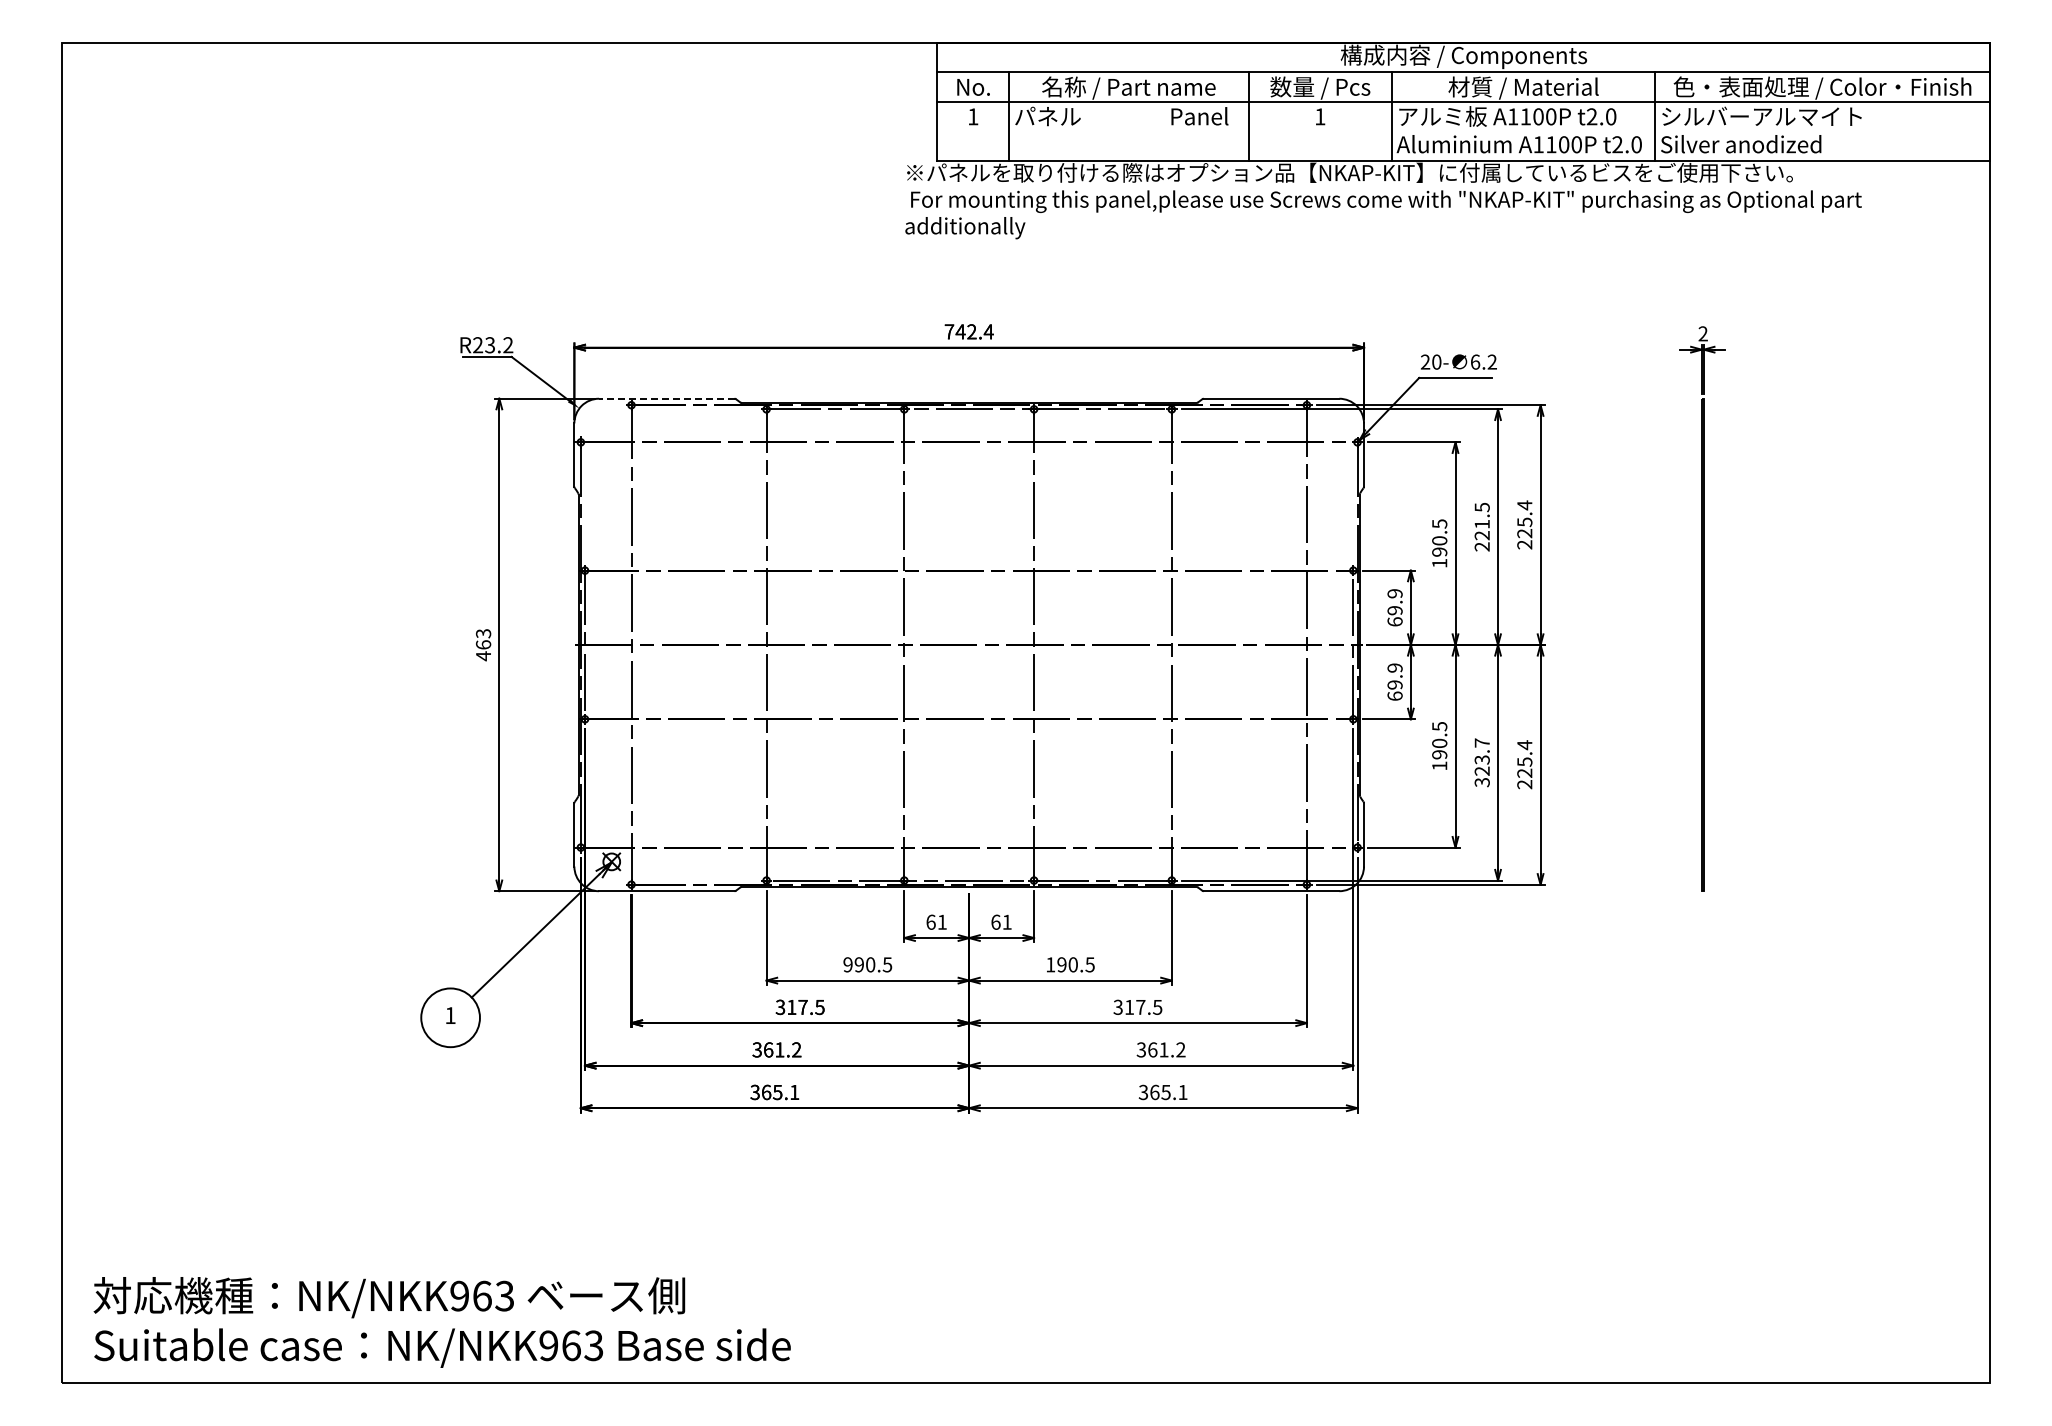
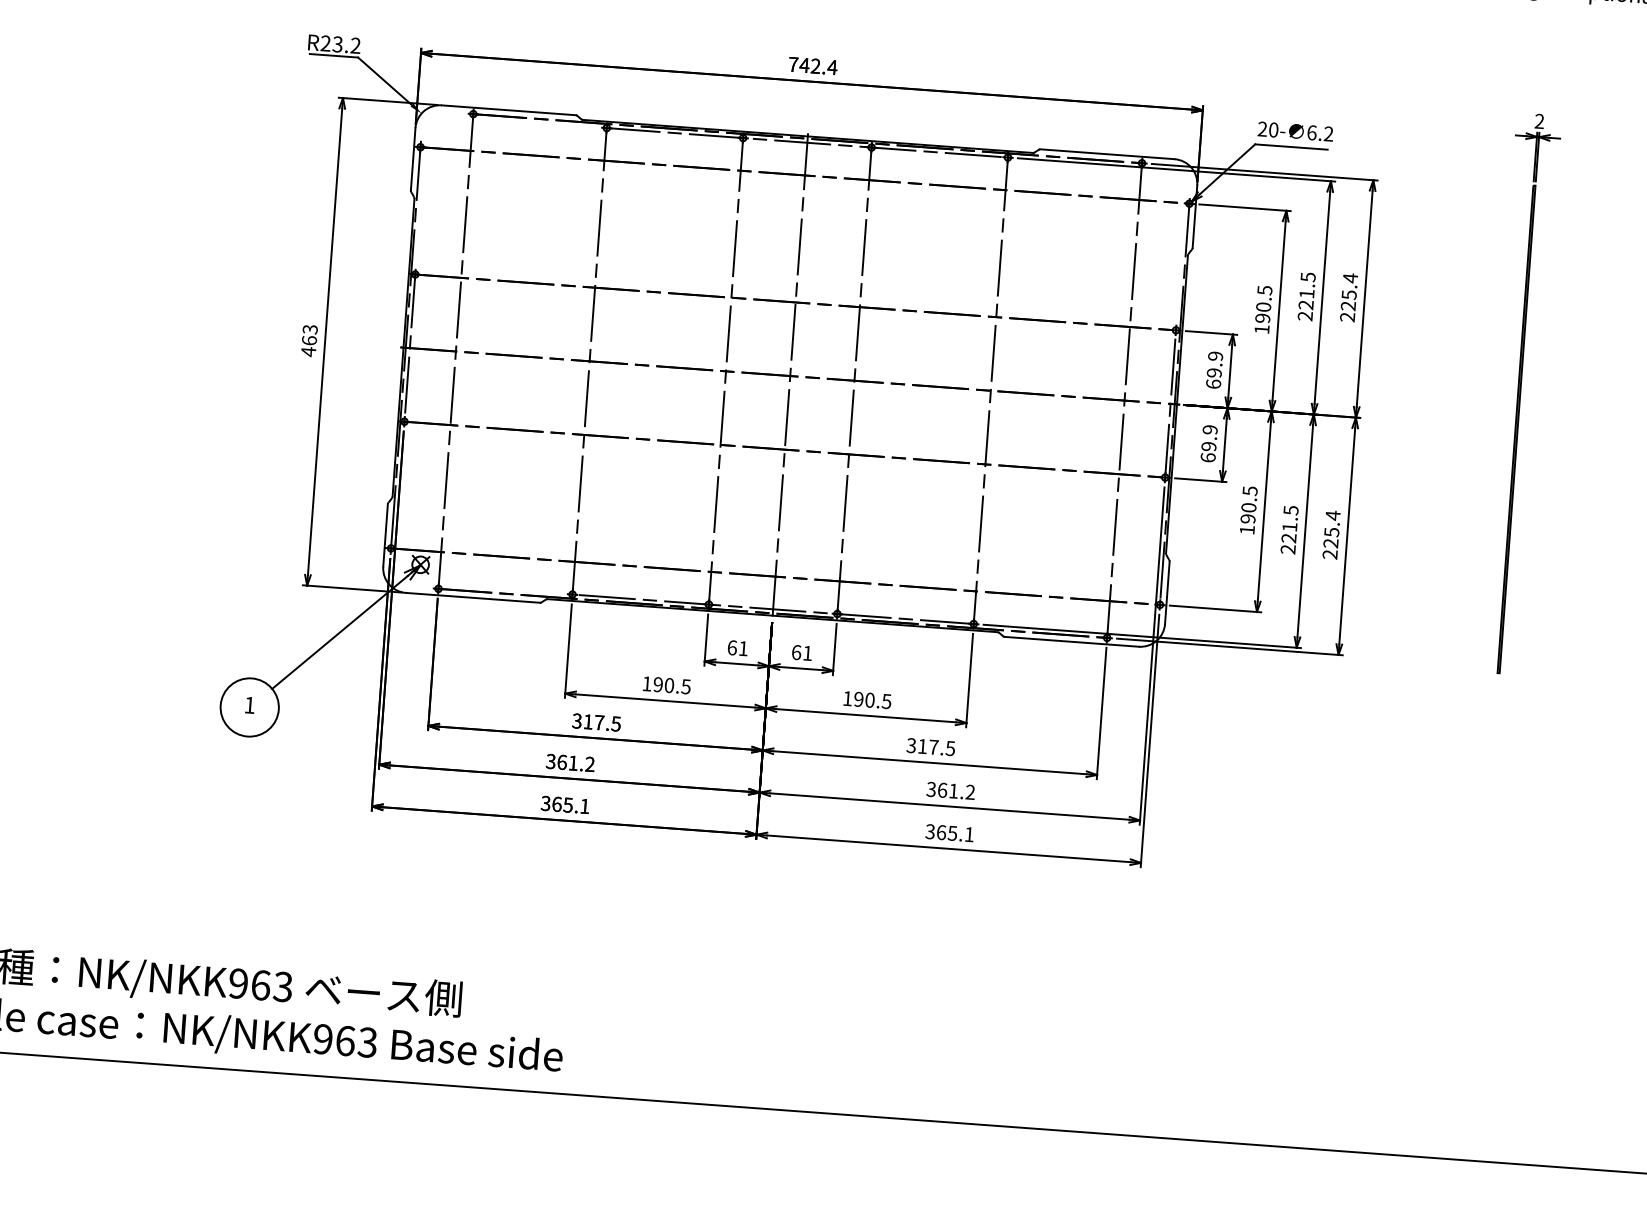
line: (666, 398) -> (508, 110), dashed -> solid
line: (969, 644) -> (790, 375), added
text: (1481, 762) -> (1288, 529), 323.7 -> 221.5
text: (847, 964) -> (646, 683), 990.5 -> 190.5

